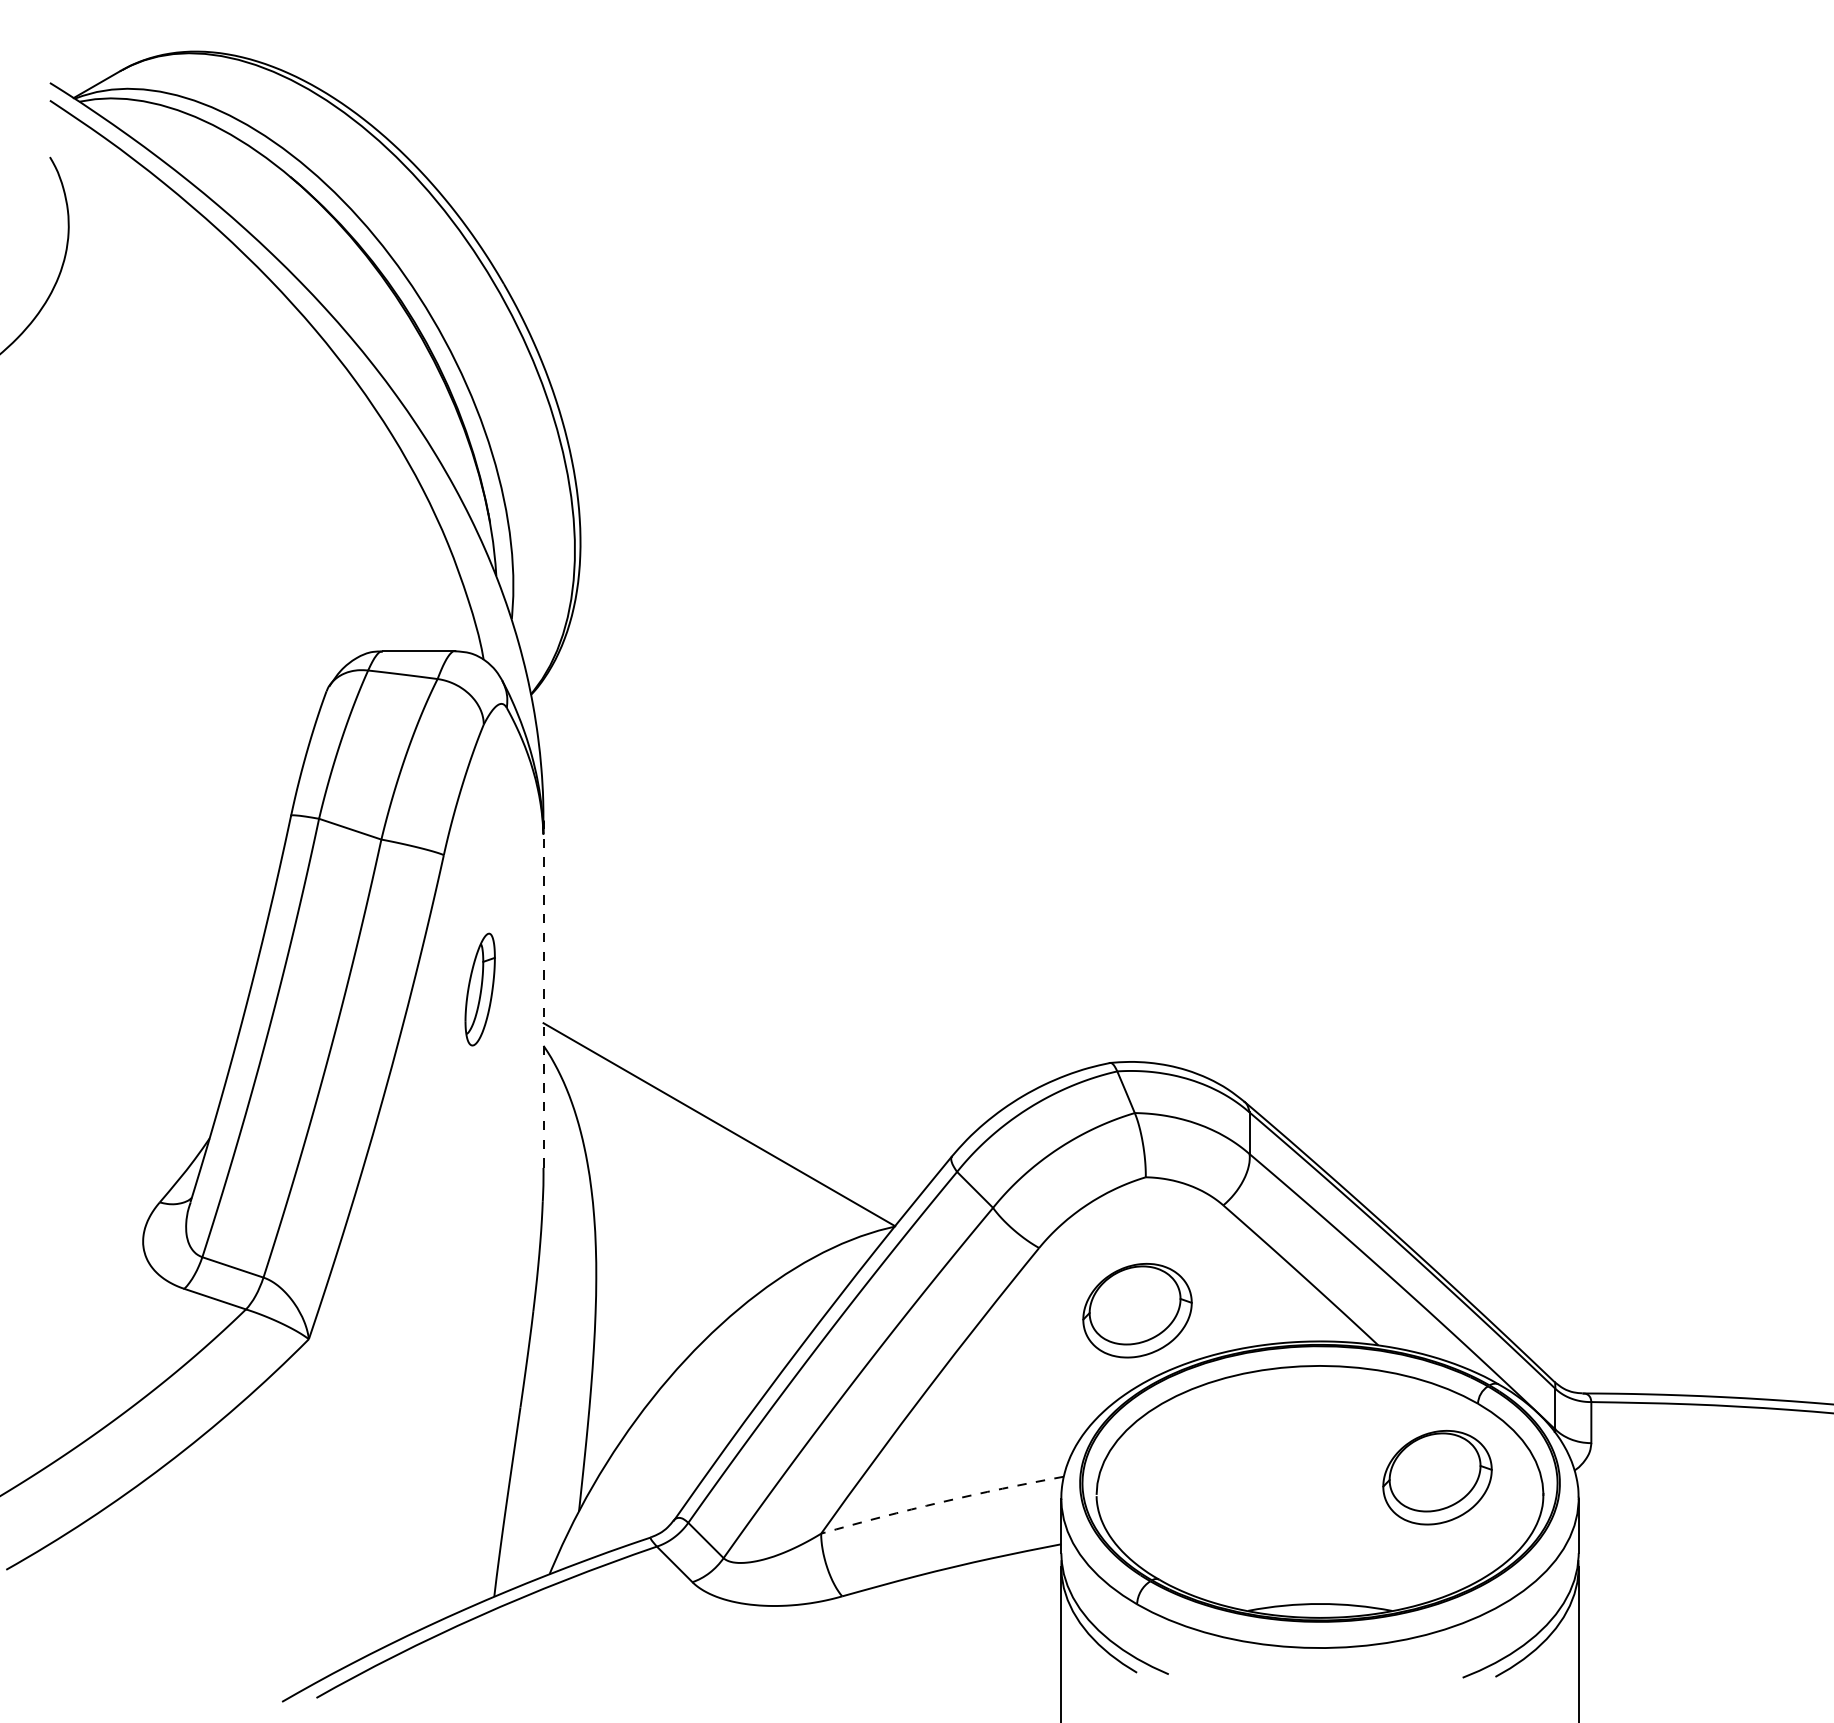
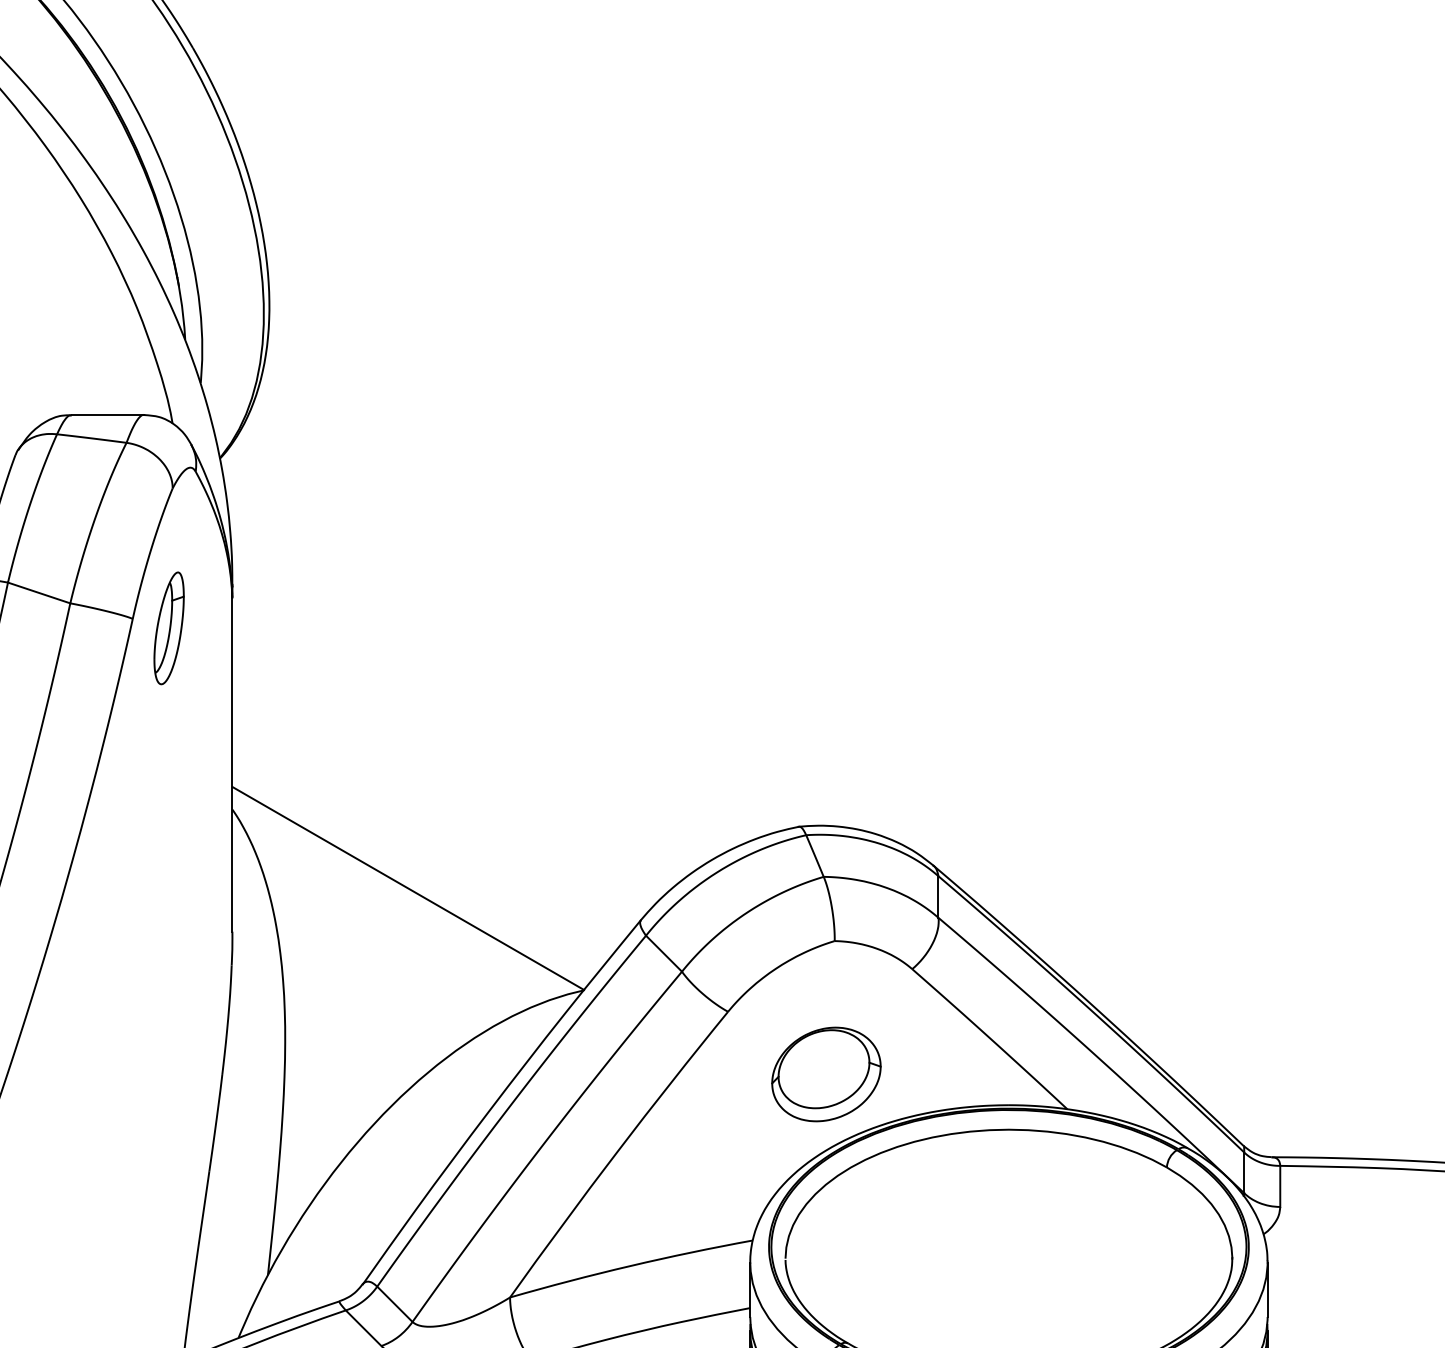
part: (479, 989) -> (168, 628), moved
line: (543, 993) -> (232, 757), dashed -> solid
part: (1437, 1477) -> (1126, 1241), removed
arc: (941, 1502) -> (630, 1266), dashed -> solid

